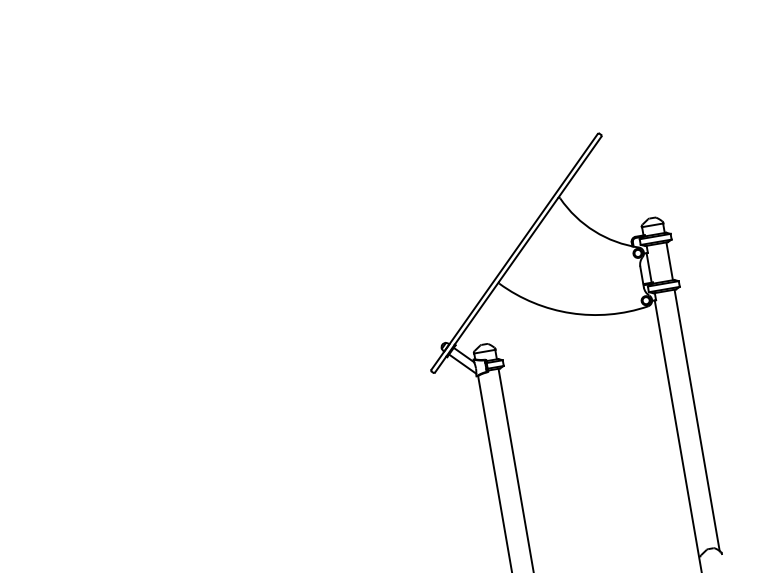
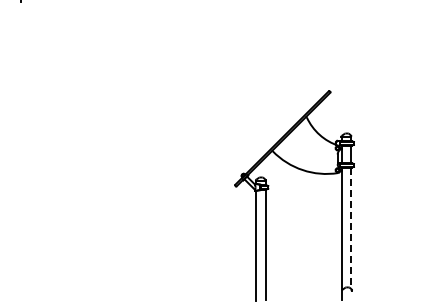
line: (697, 420) -> (351, 228), solid -> dashed

